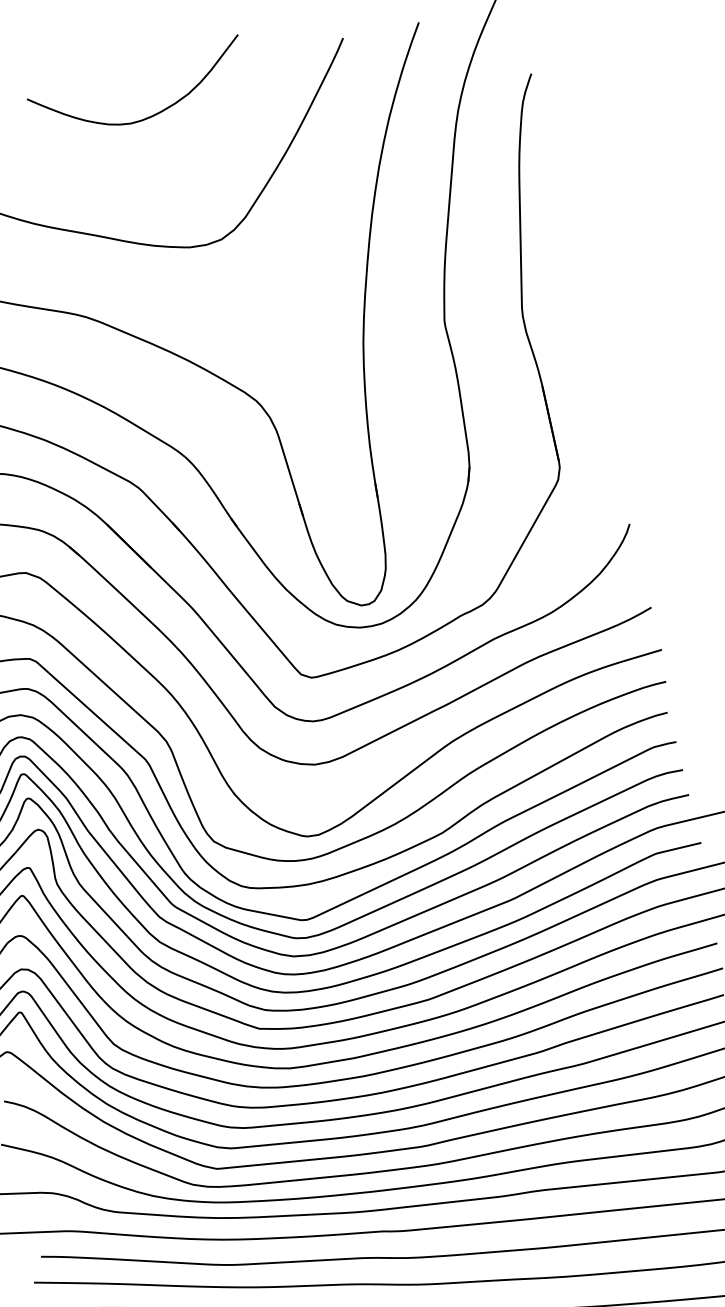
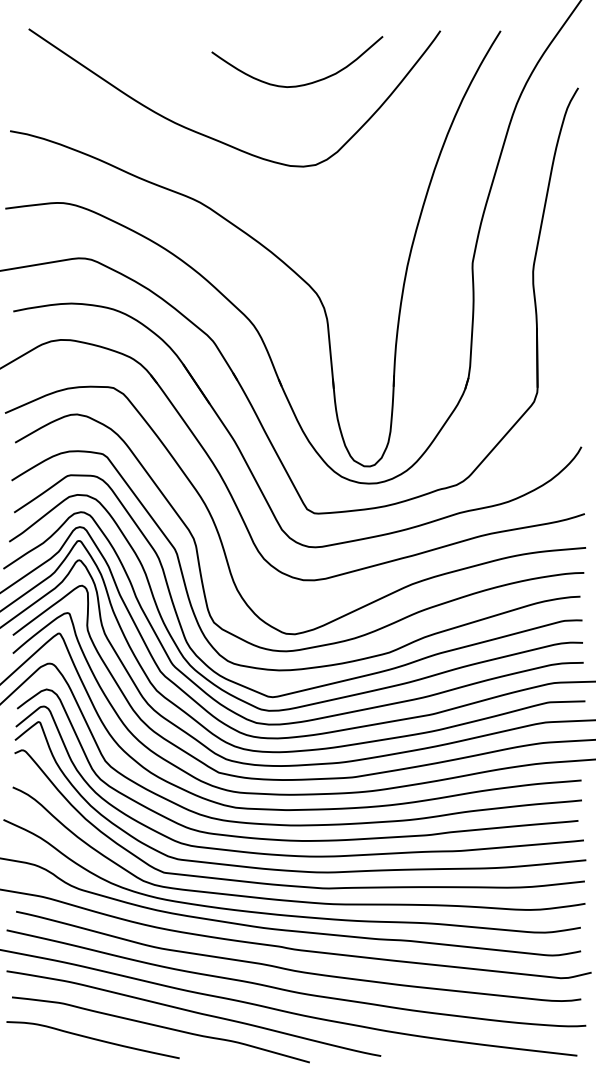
curve: (147, 116) -> (300, 84), moved

